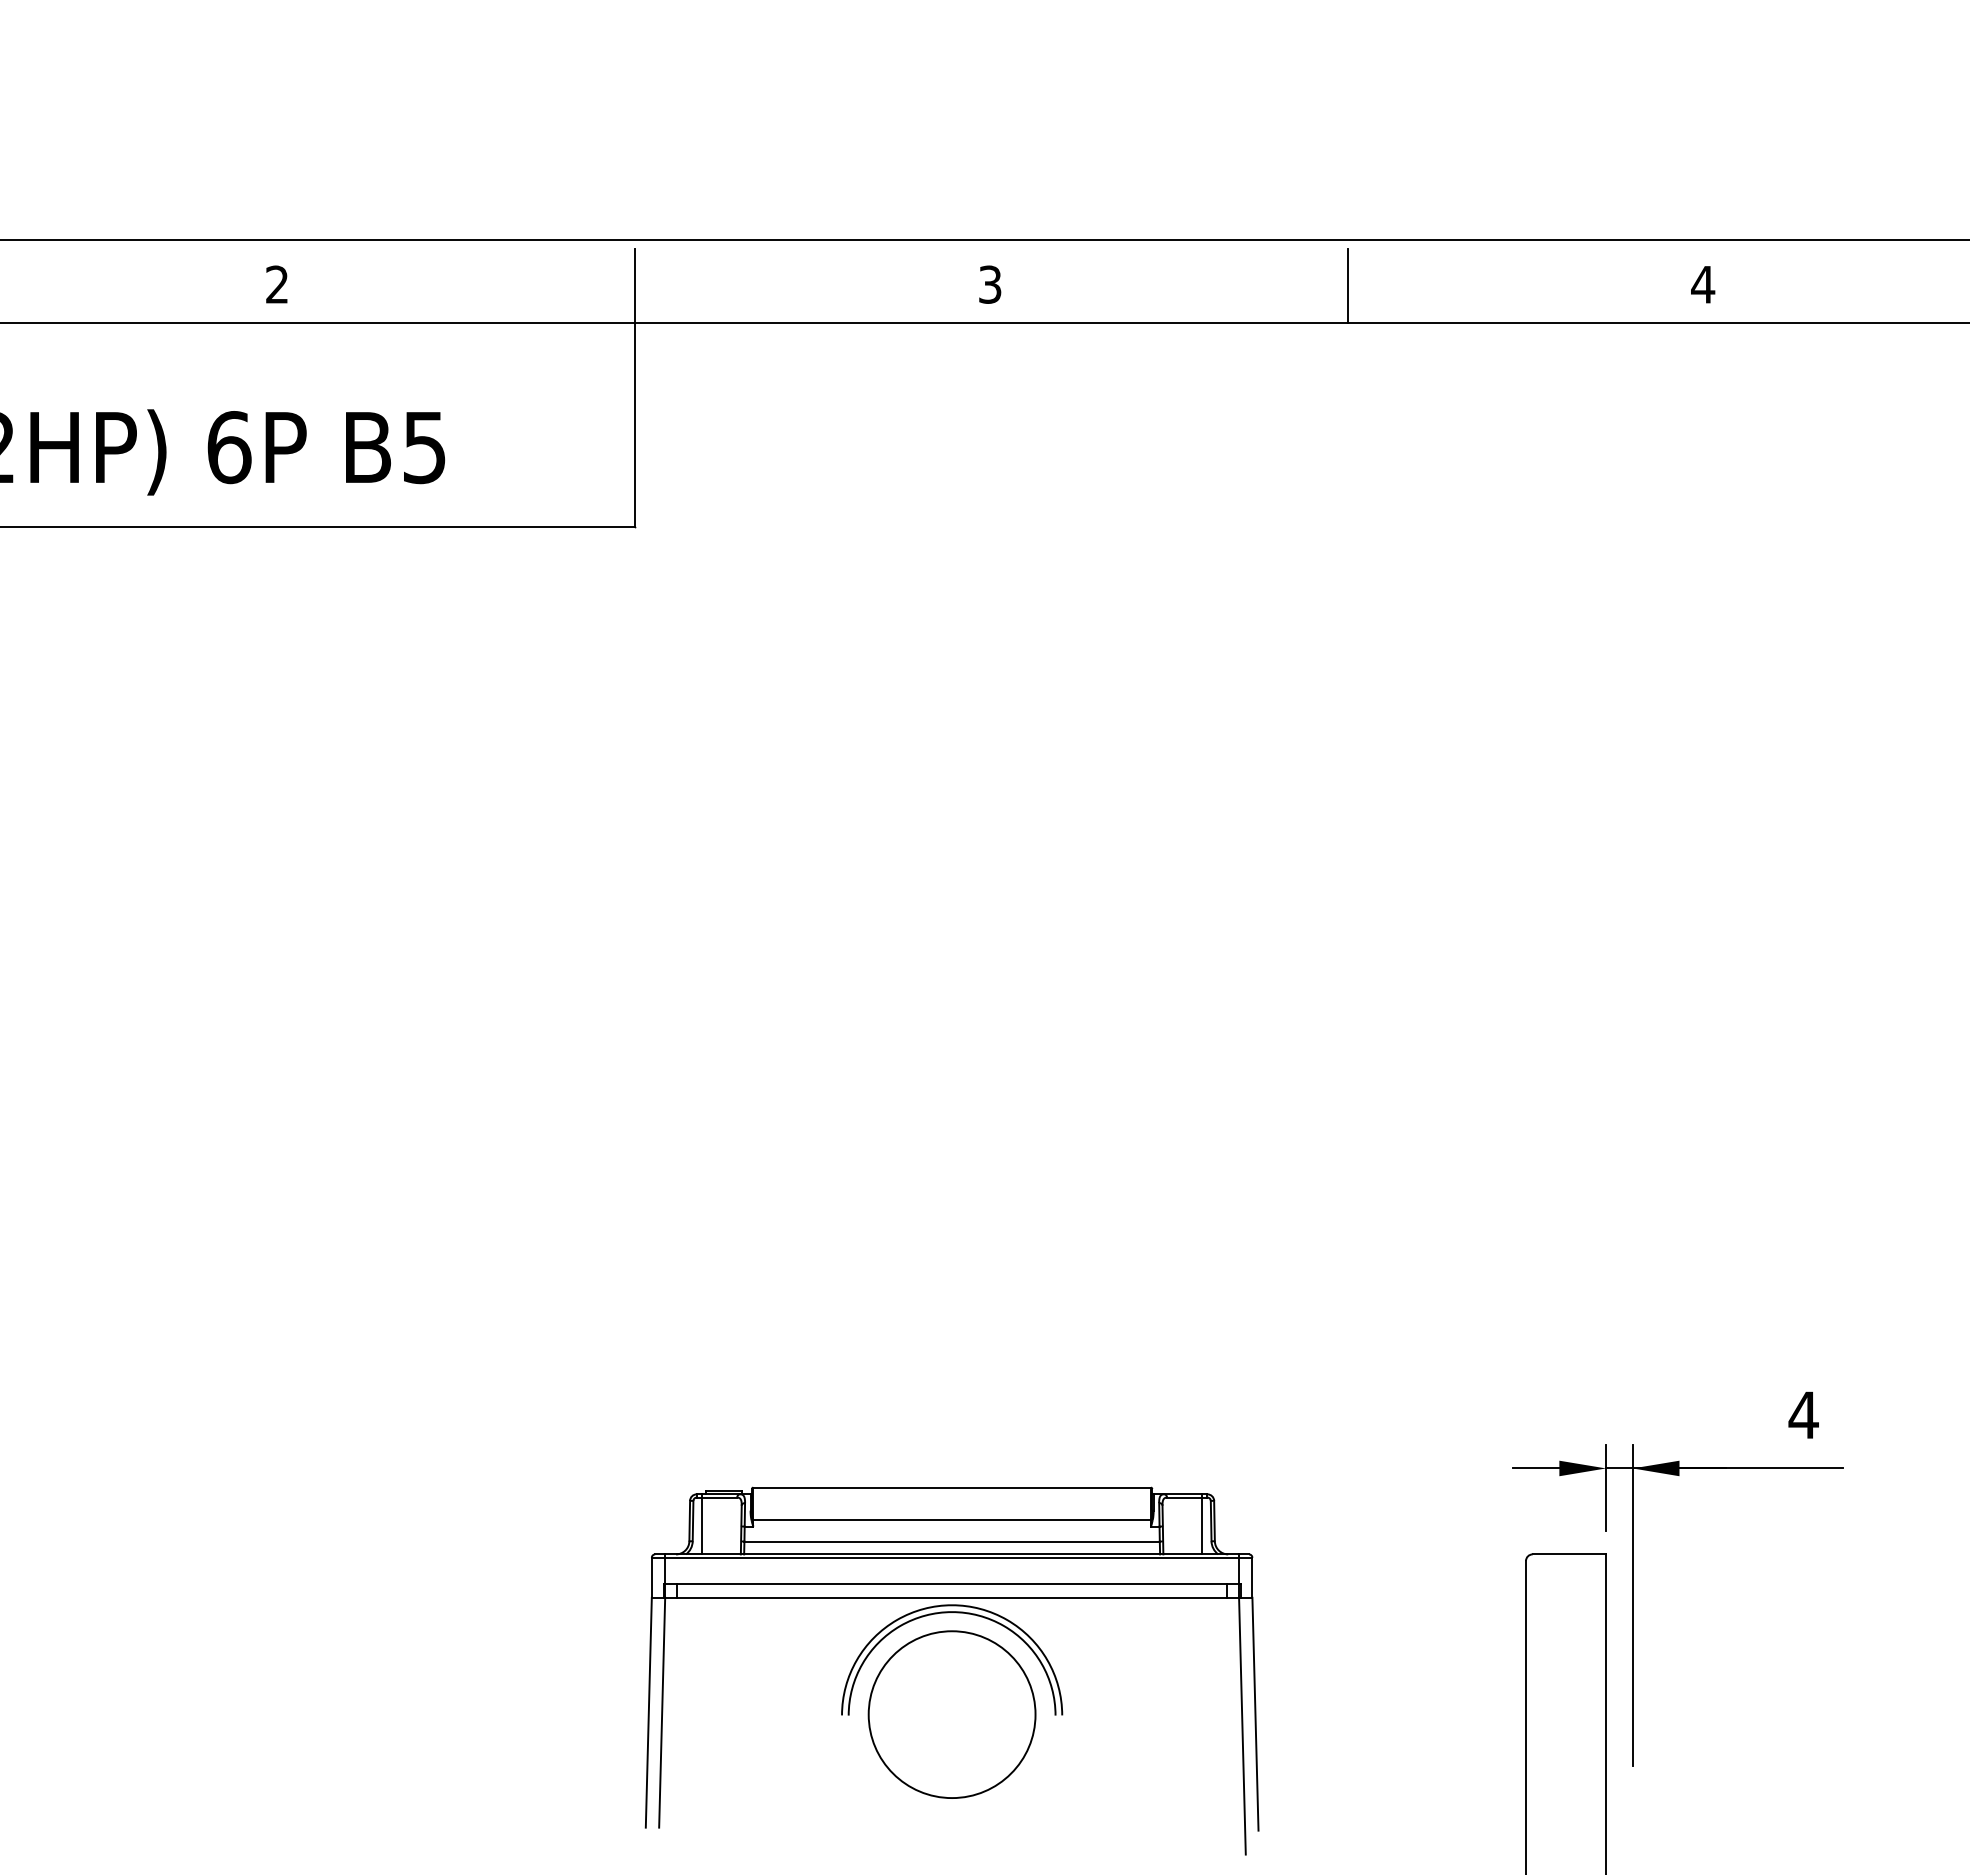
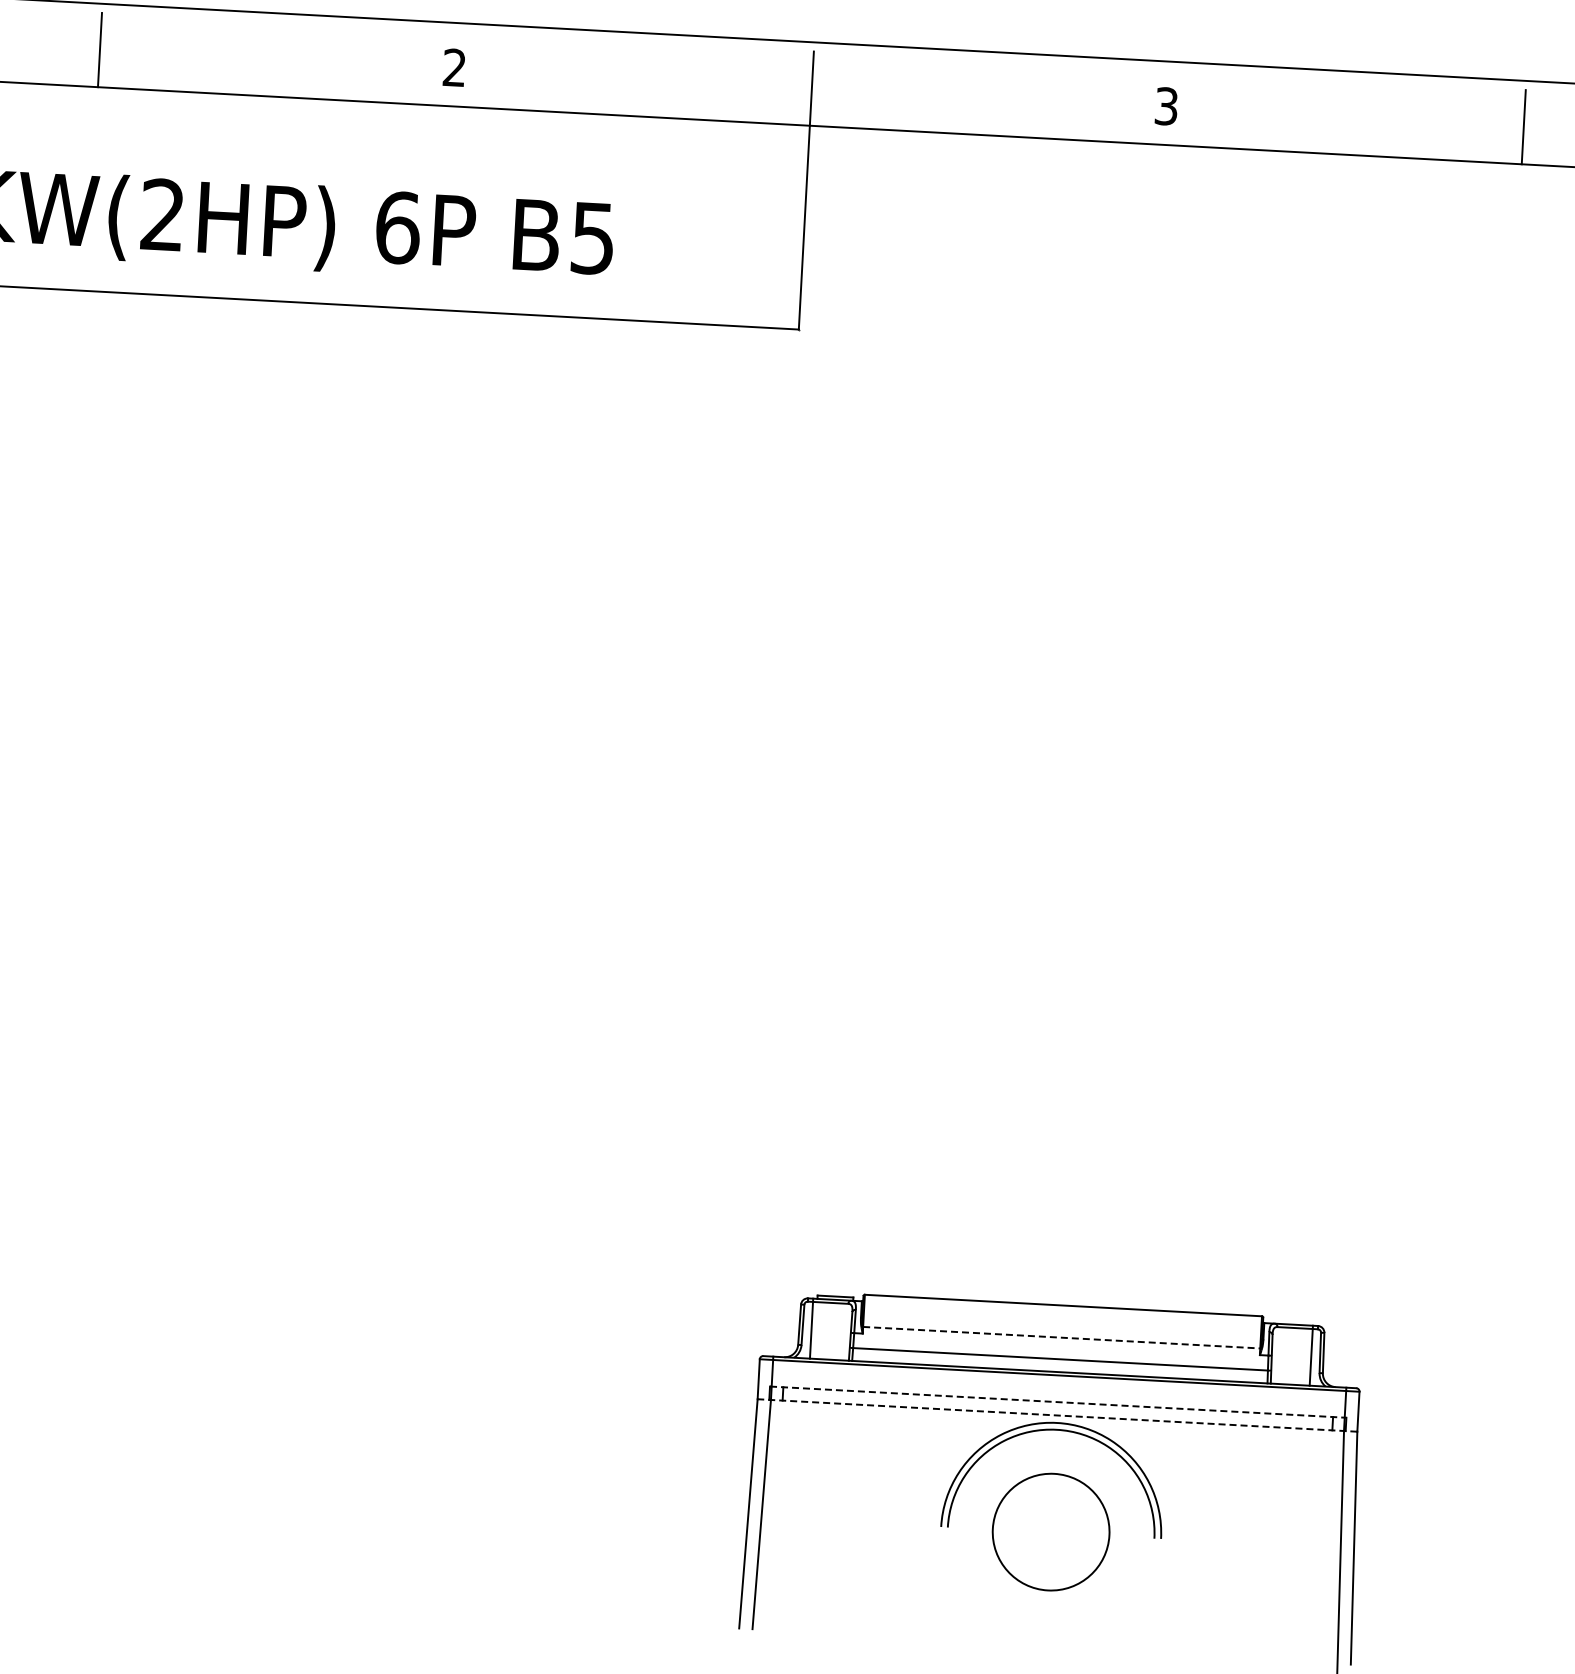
line: (952, 1519) -> (1062, 1337), solid -> dashed
line: (952, 1584) -> (1058, 1402), solid -> dashed
line: (951, 1597) -> (1056, 1415), solid -> dashed
circle: (951, 1714) -> (1050, 1532), size x0.7

